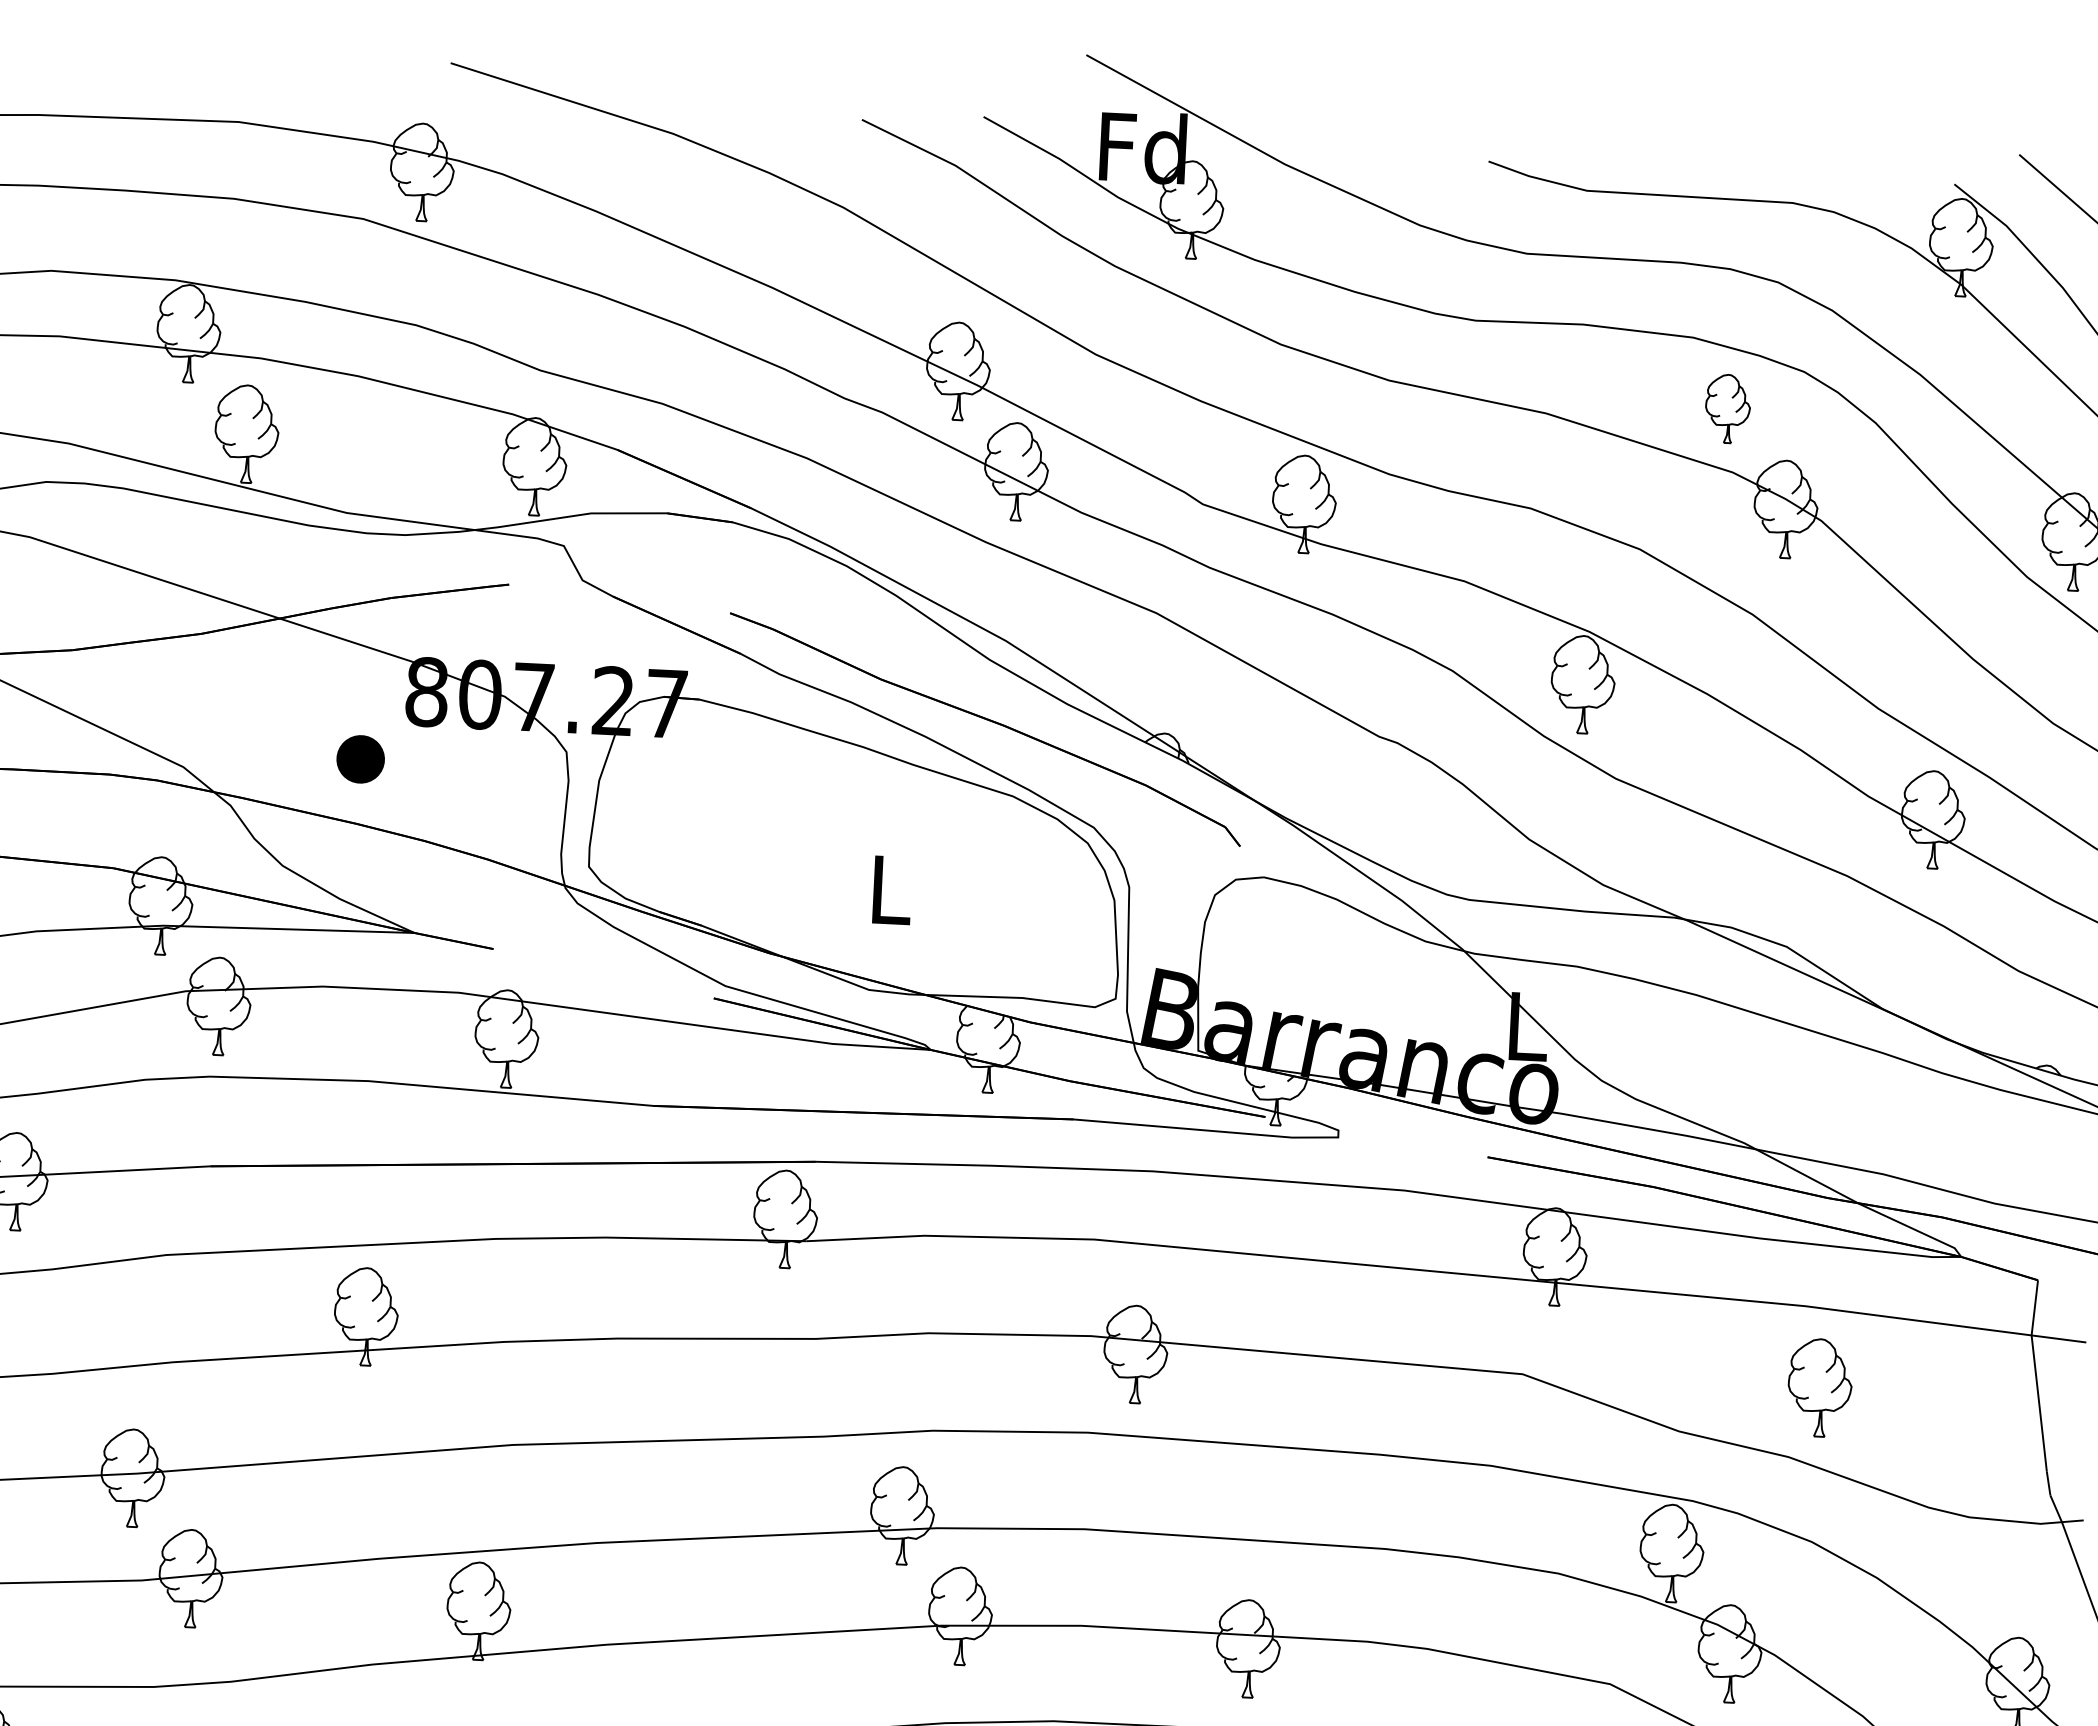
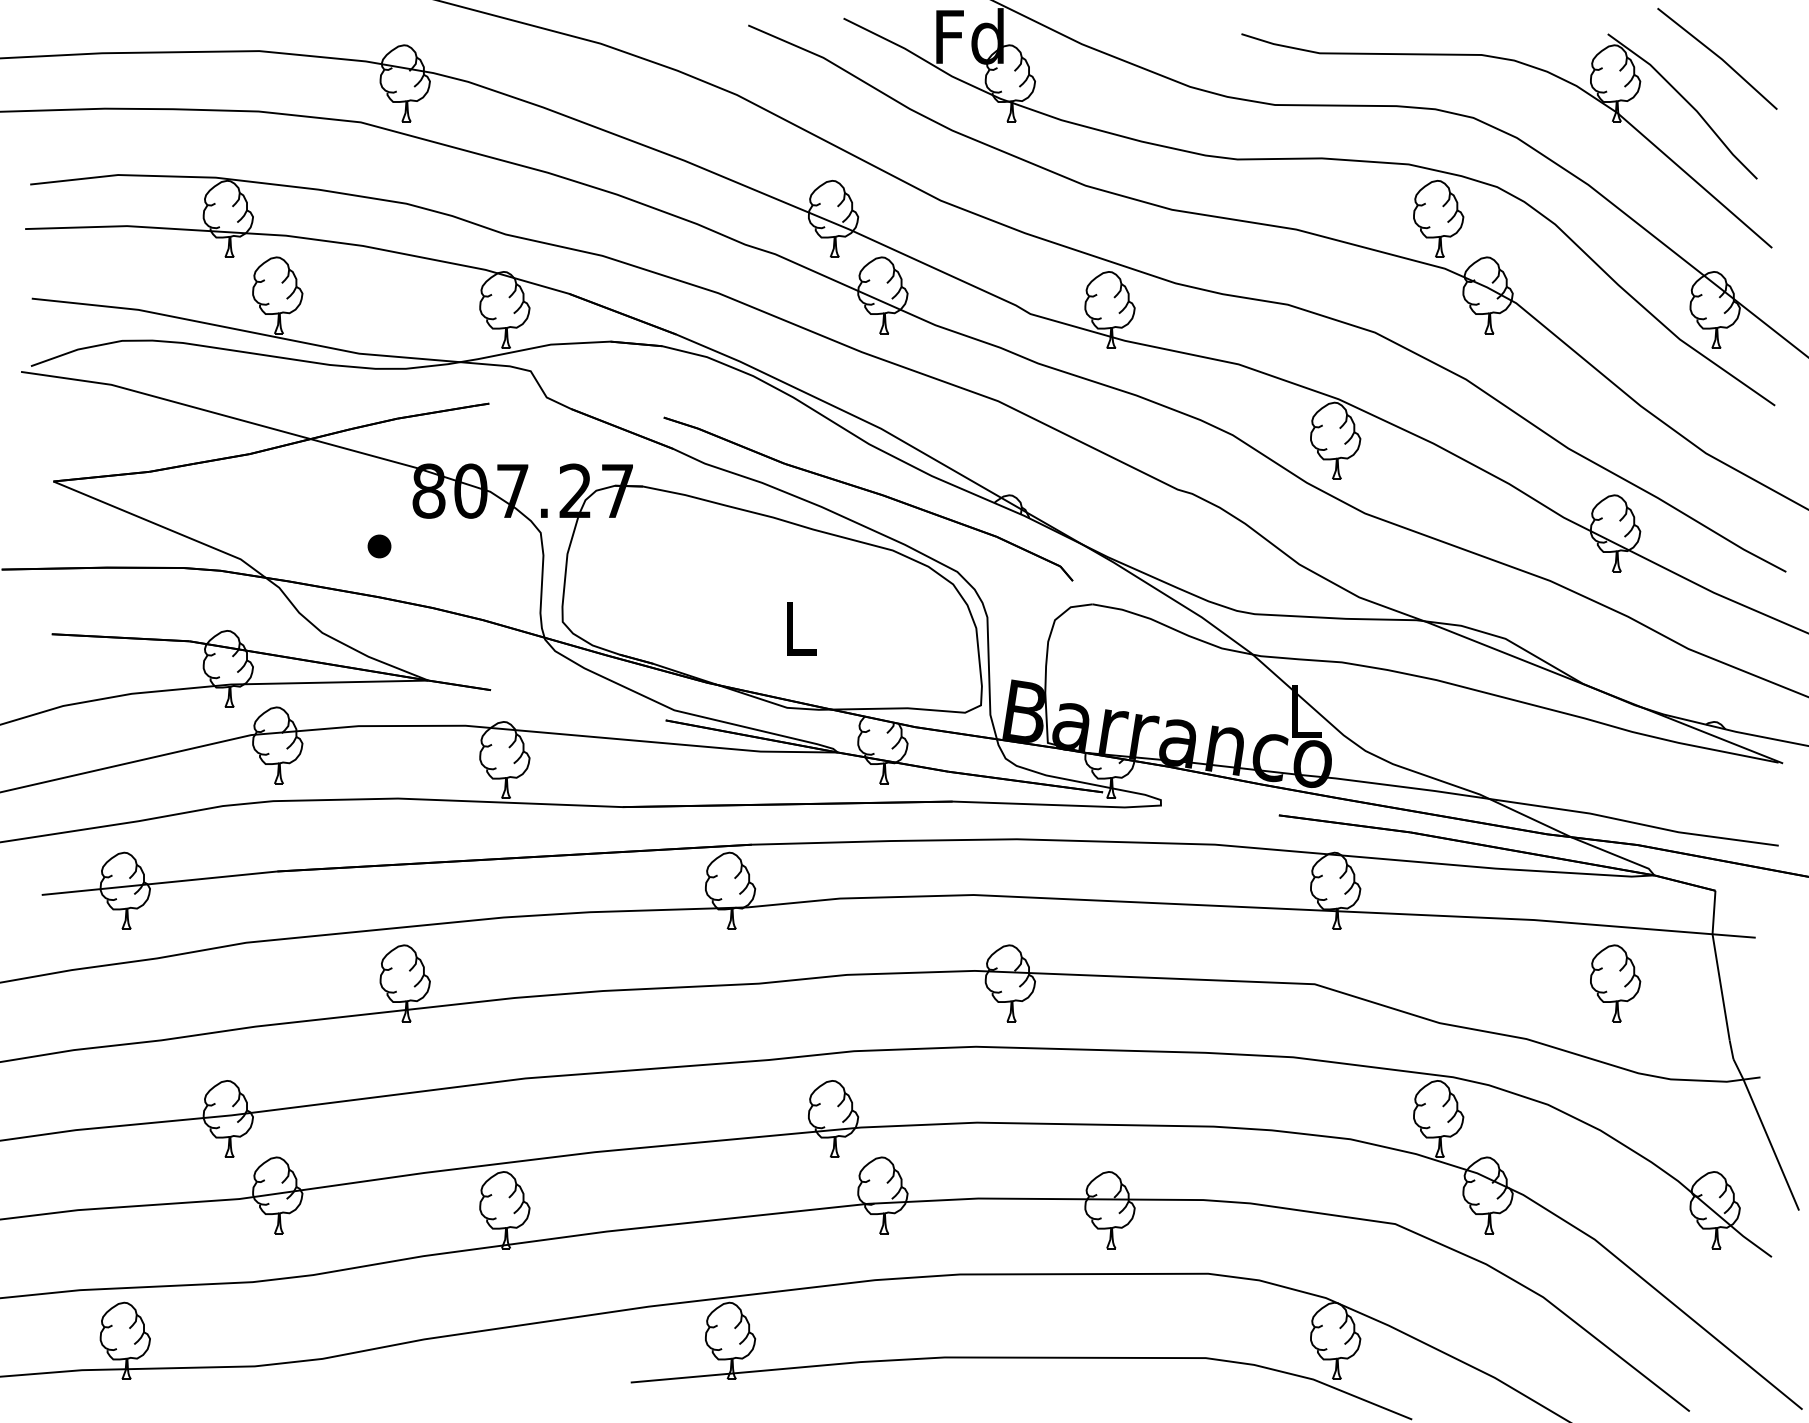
part: (1727, 408) -> (1438, 218), size x1.43
part: (360, 759) -> (379, 546), size x0.62
part: (1819, 1387) -> (1615, 983), moved

